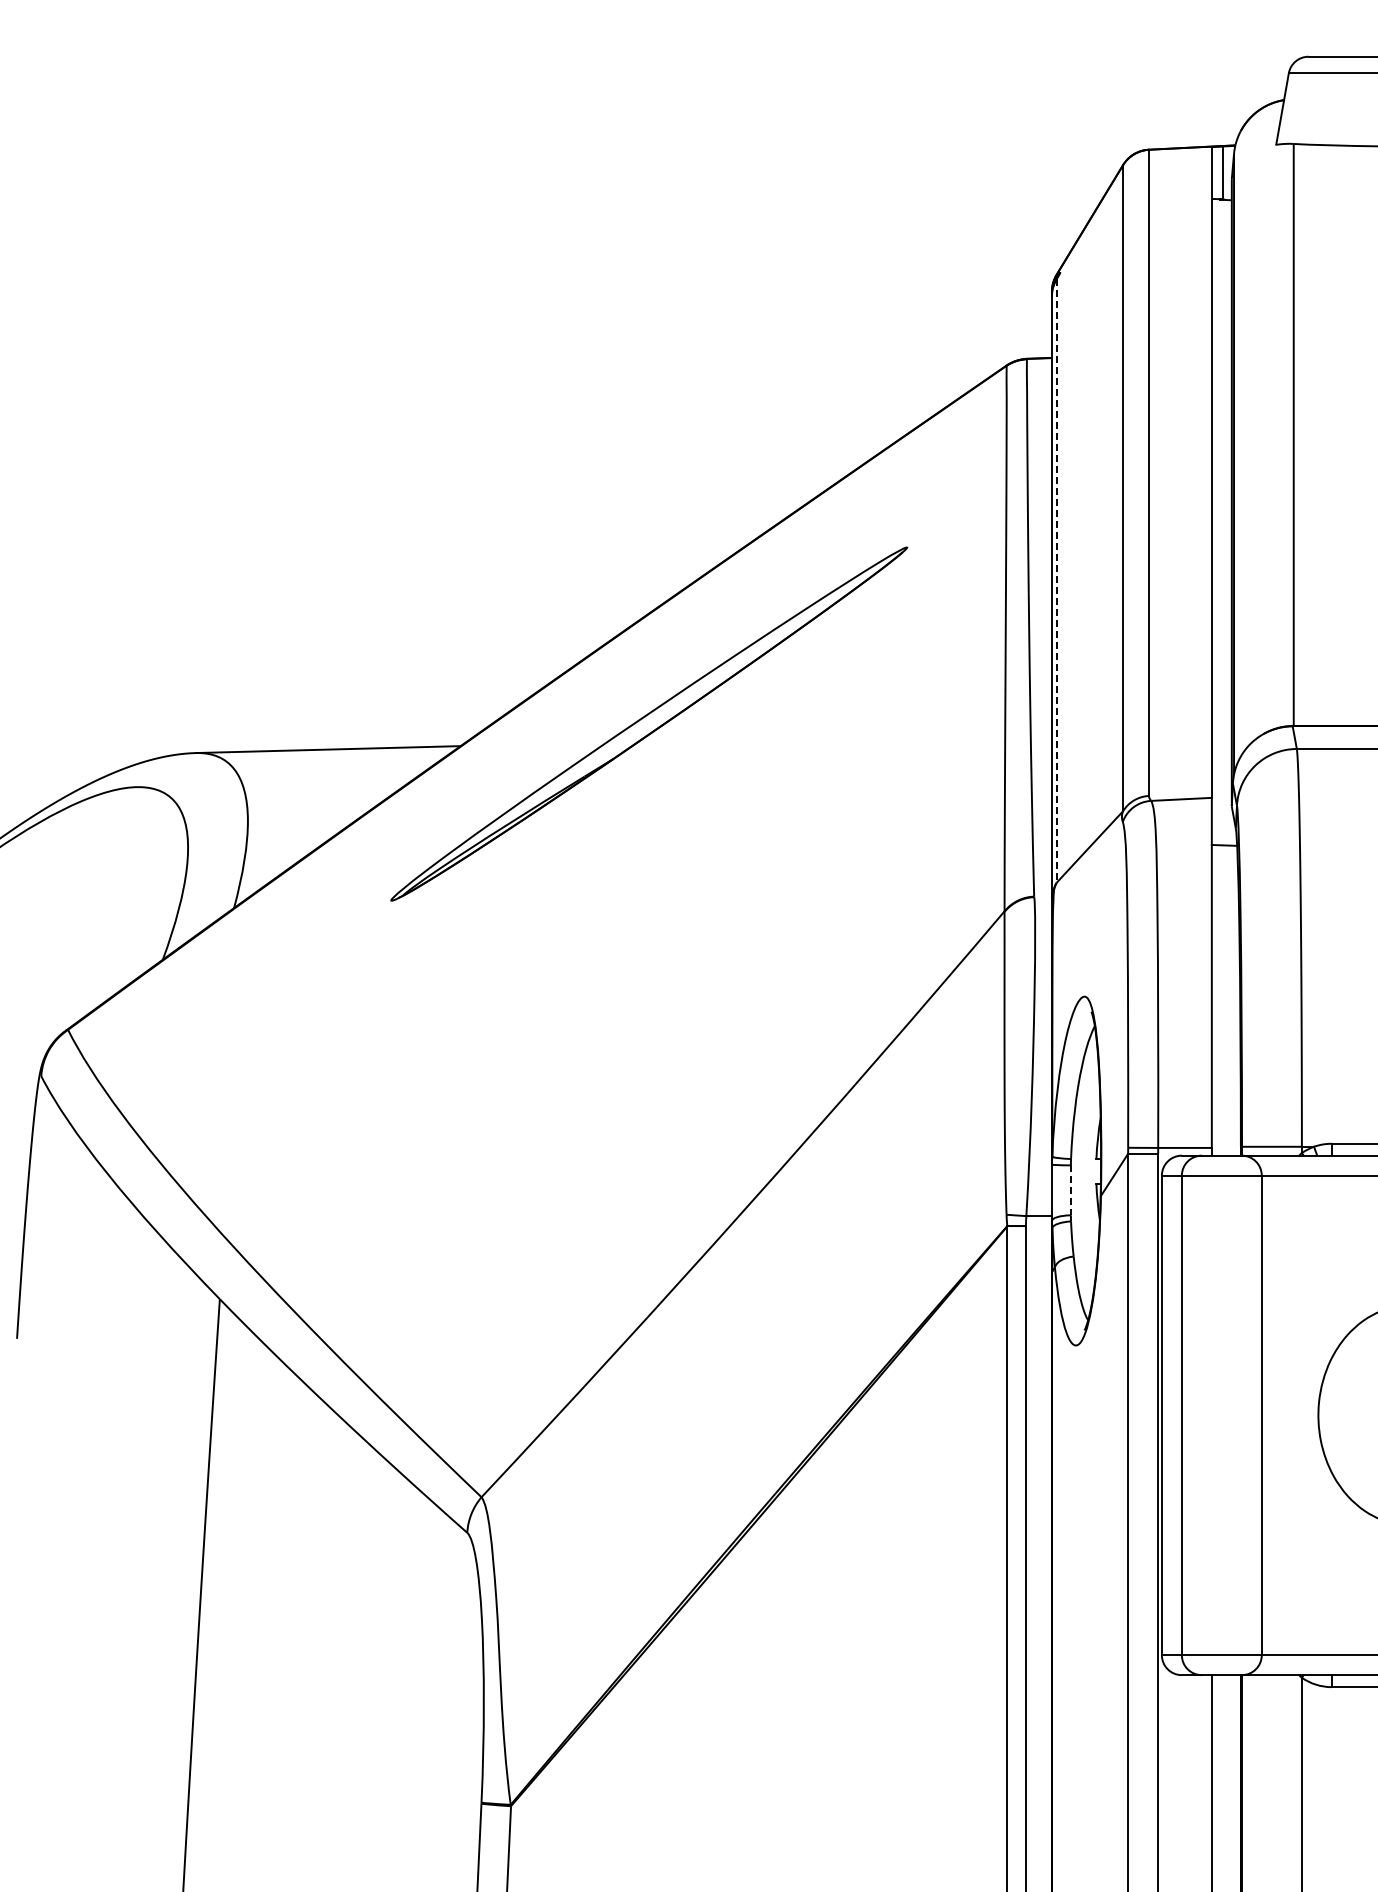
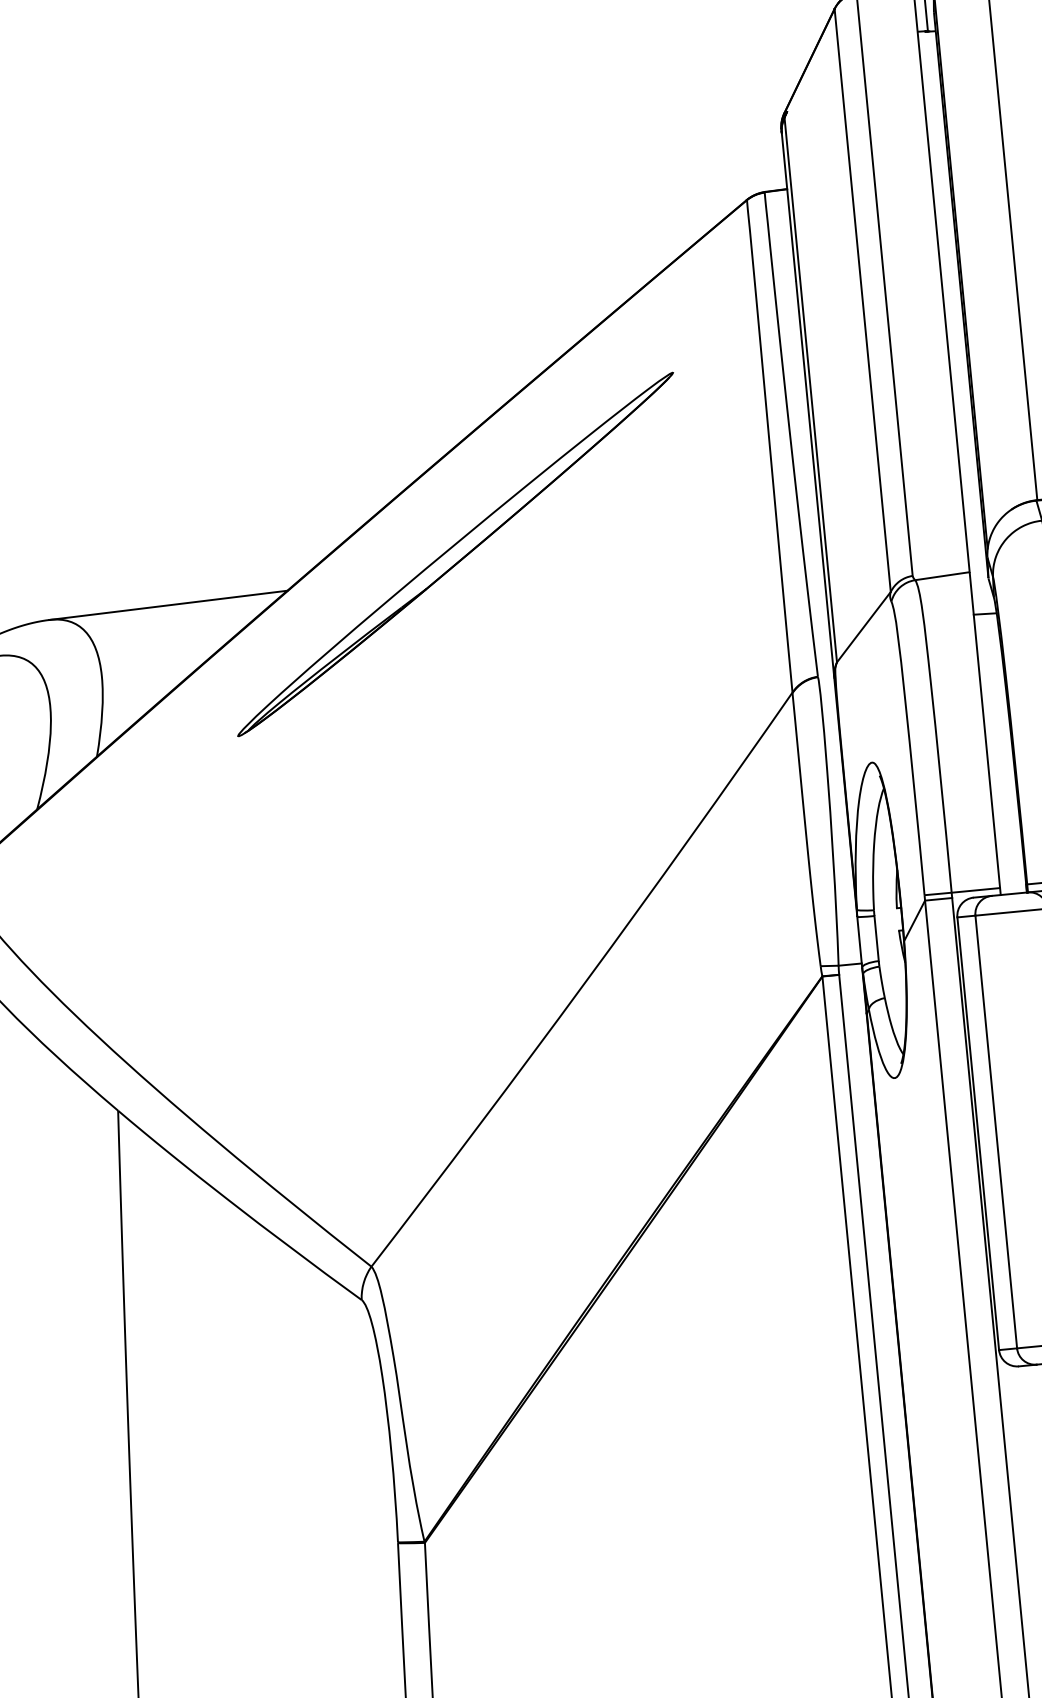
line: (1056, 580) -> (810, 389), dashed -> solid
line: (1070, 1190) -> (876, 938), dashed -> solid

